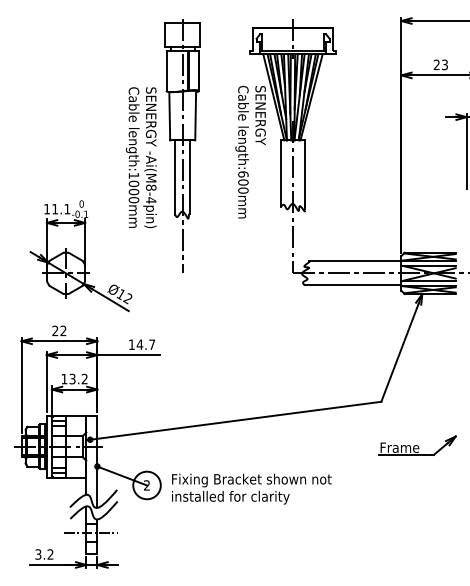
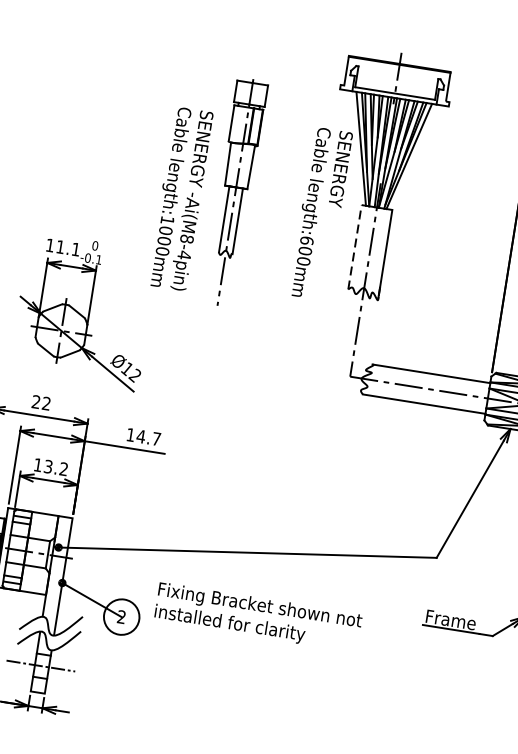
part: (182, 145) -> (235, 191), size x0.7
line: (280, 173) -> (354, 247), solid -> dashed
text: (251, 488) -> (258, 616), moved

